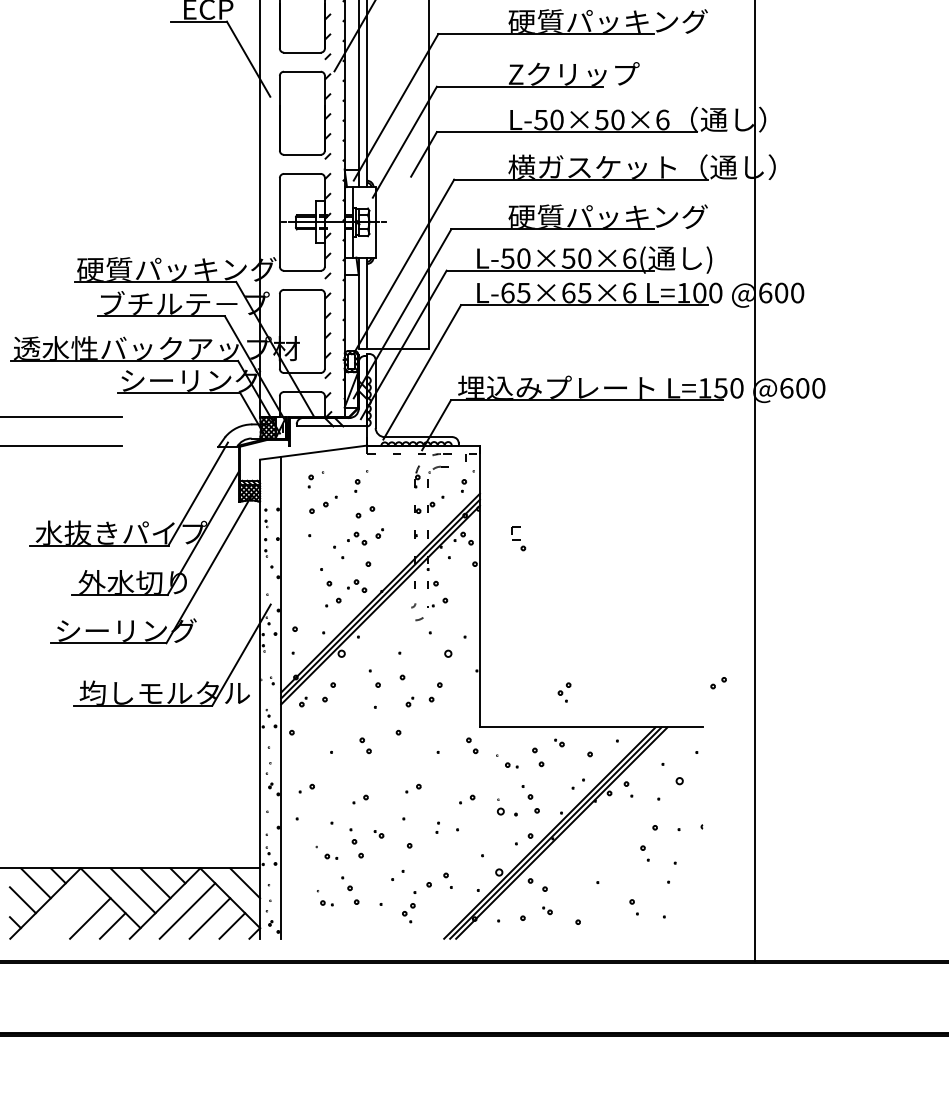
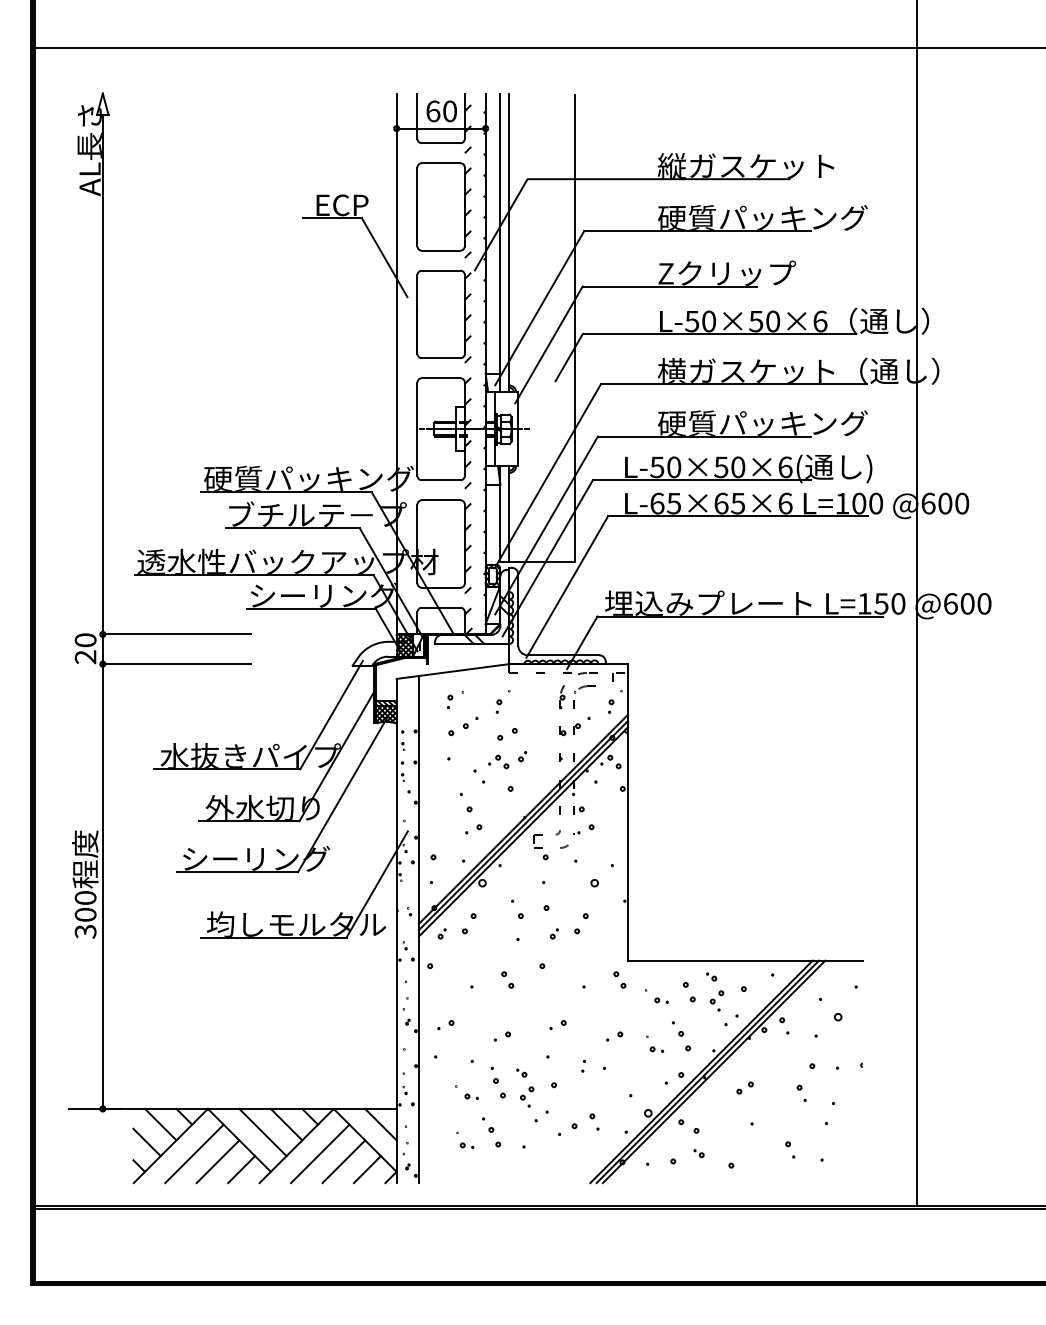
part: (518, 539) -> (540, 847), moved
part: (356, 585) -> (498, 811), removed
part: (718, 682) -> (744, 1087), moved
part: (564, 692) -> (716, 1000), moved
part: (507, 811) -> (656, 1049), size x0.62
line: (67, 910) -> (194, 1153), added
part: (409, 912) -> (527, 1096), moved

